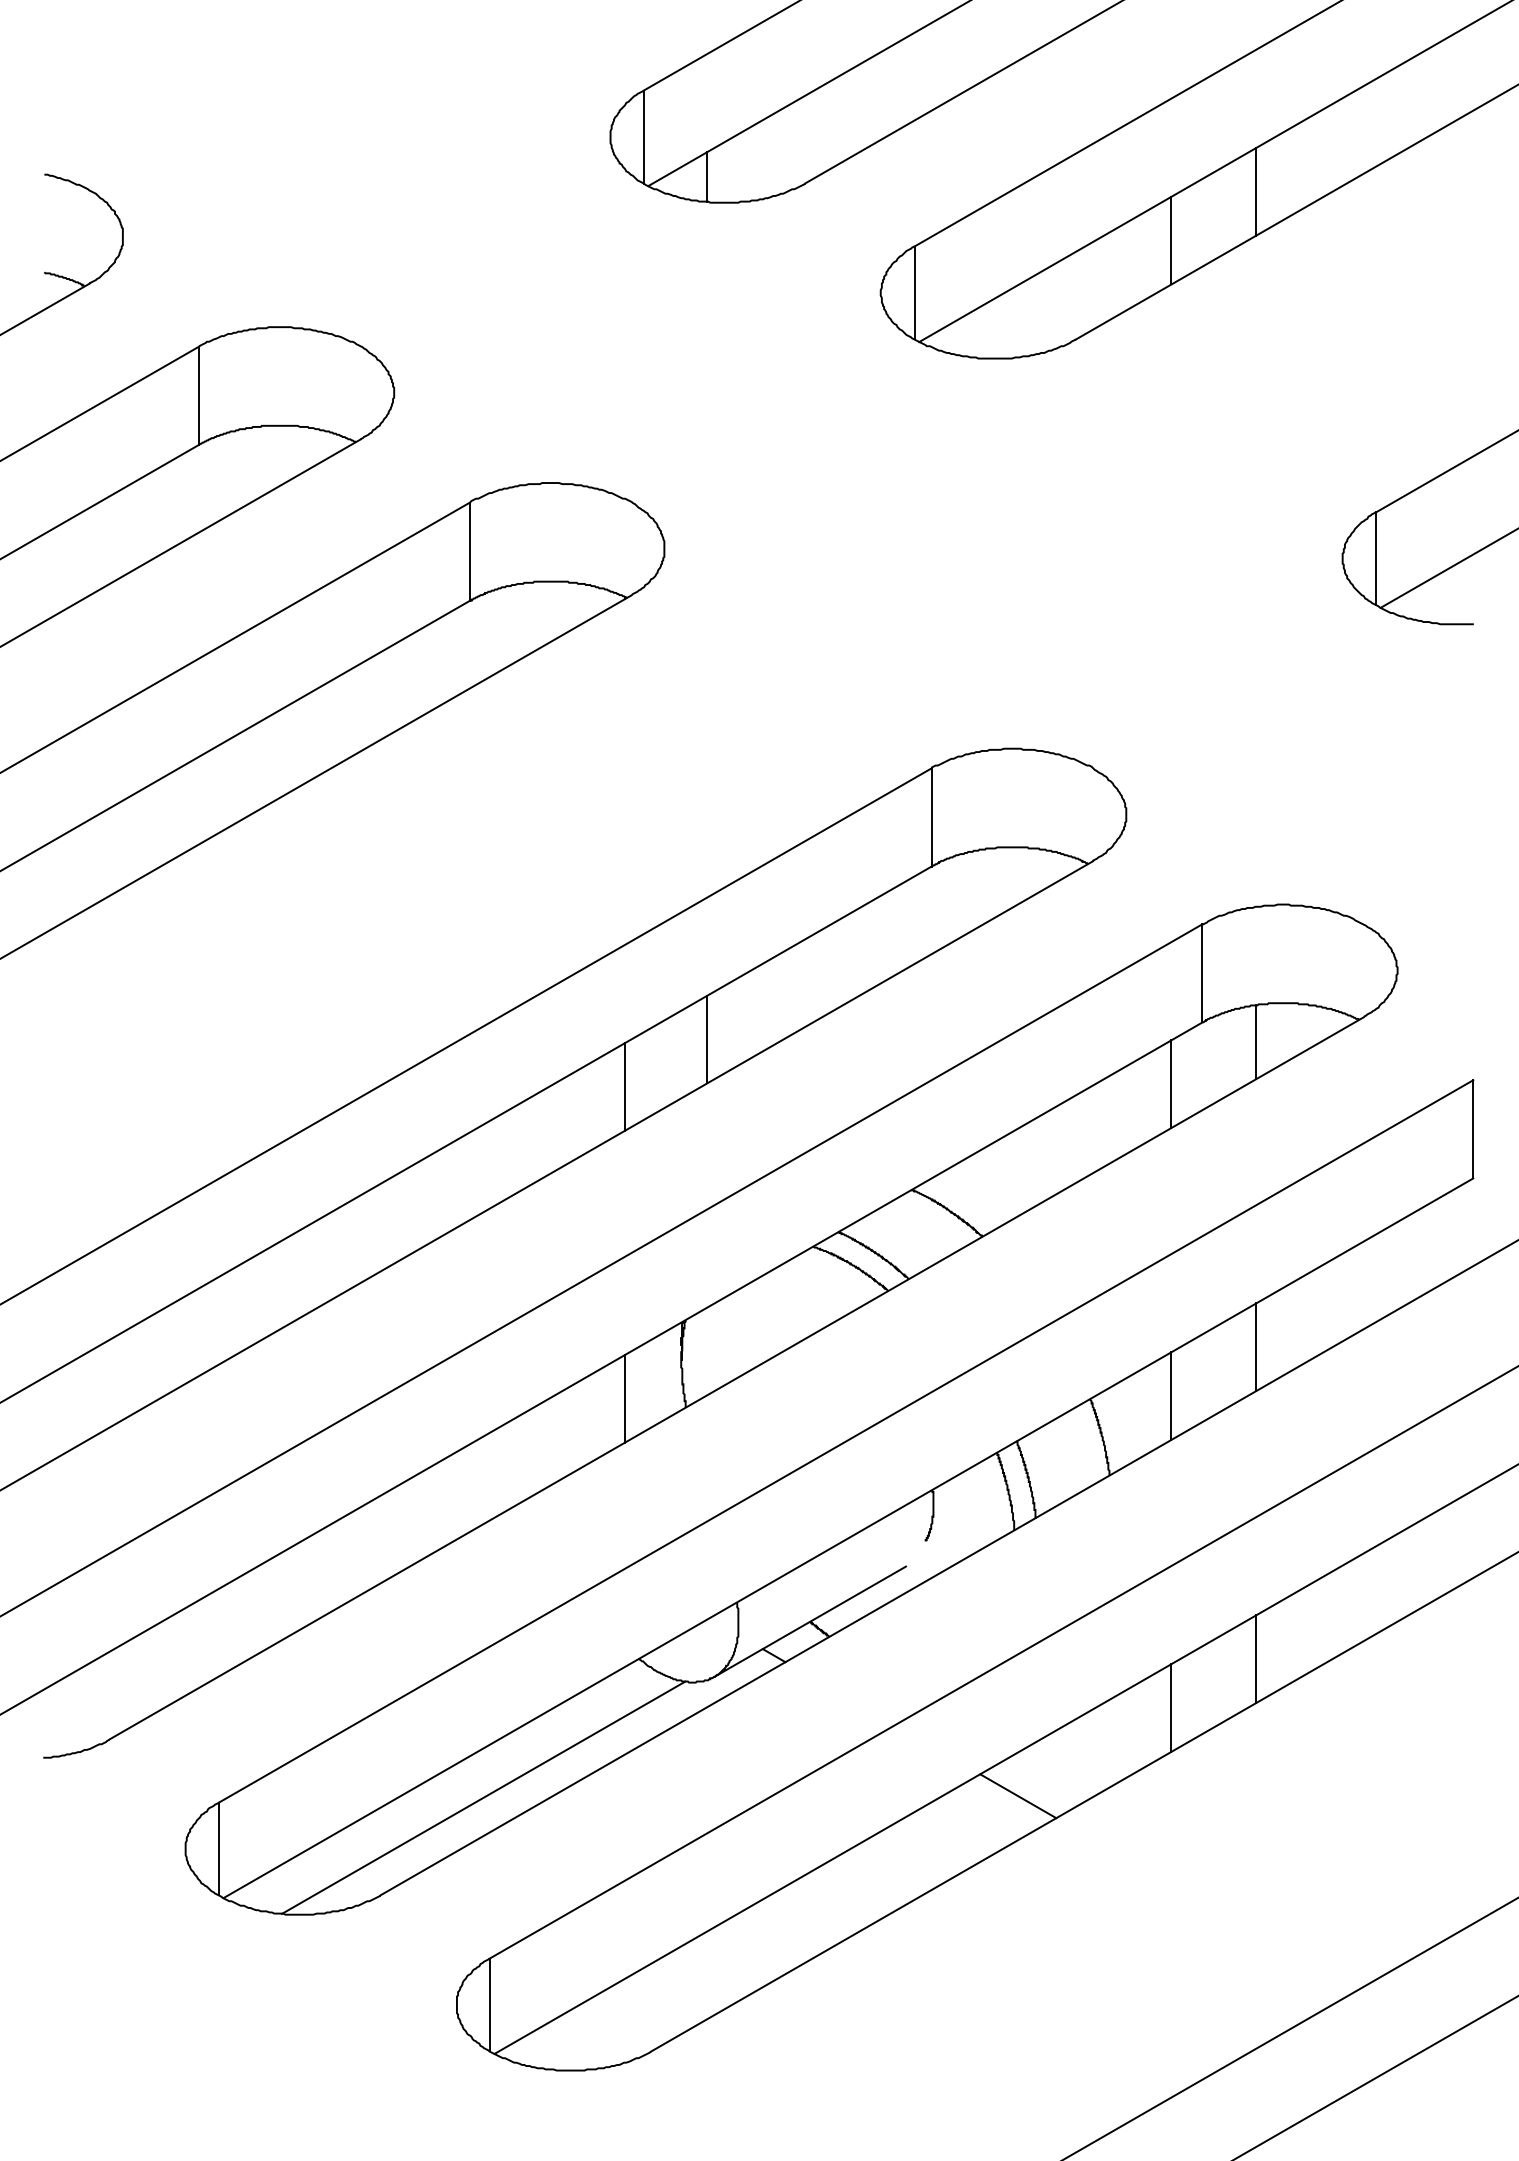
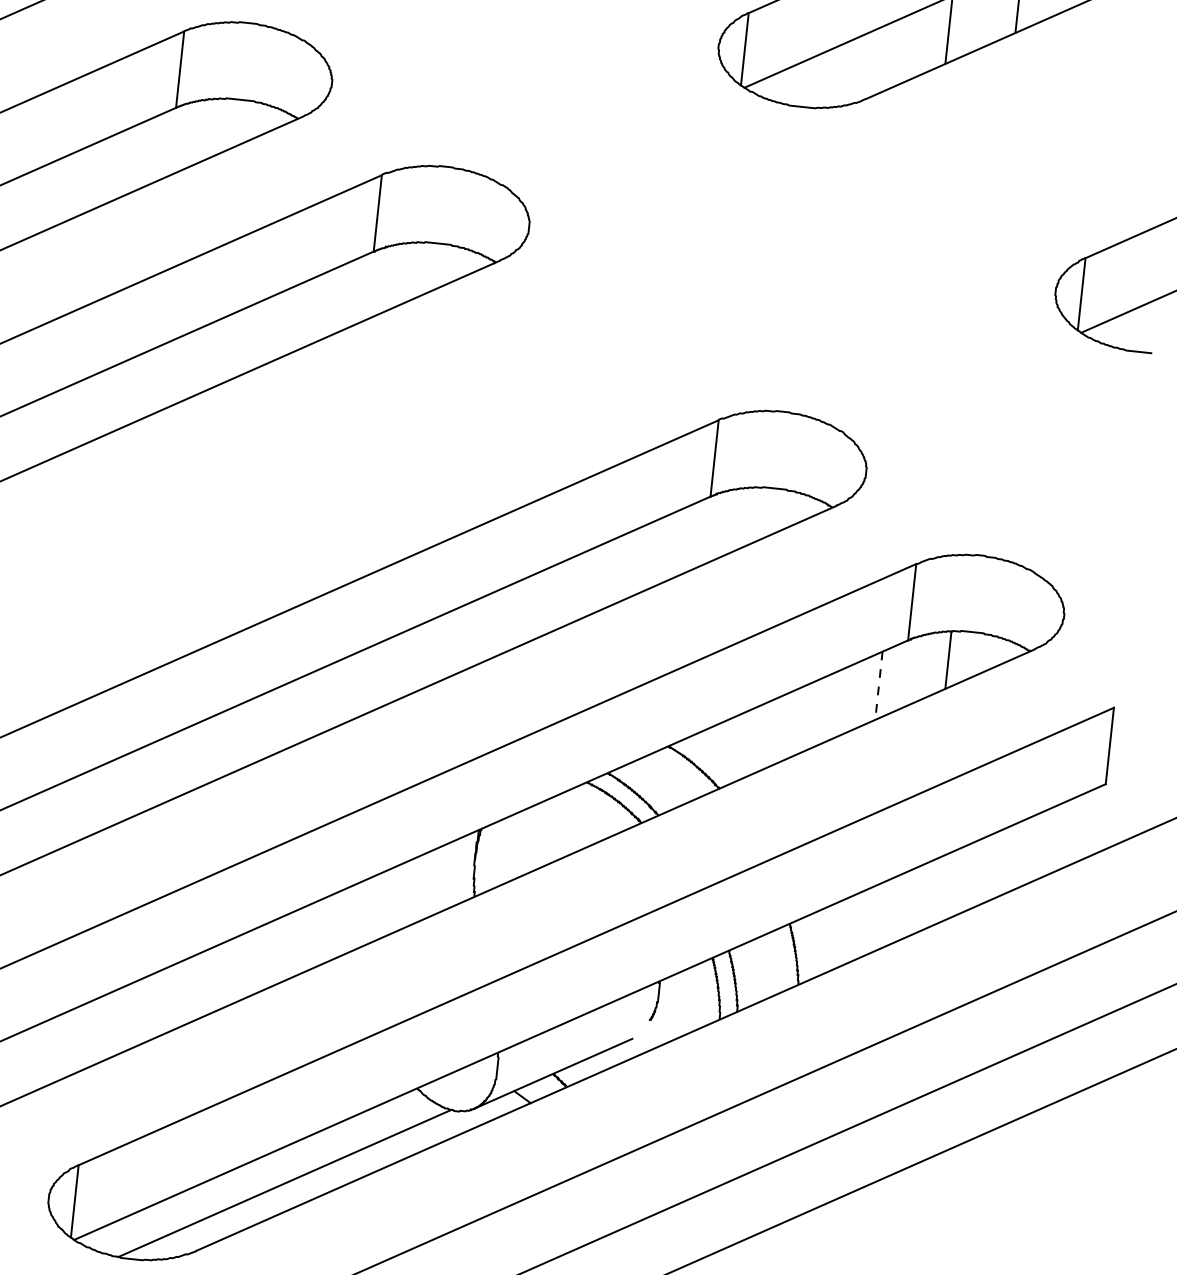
line: (707, 1039) -> (521, 612), removed
line: (1171, 1084) -> (878, 686), solid -> dashed
line: (625, 1086) -> (454, 642), removed
line: (1256, 1347) -> (923, 897), removed
line: (1171, 1395) -> (853, 927), removed
line: (625, 1398) -> (428, 884), removed
line: (1256, 1659) -> (897, 1140), removed
line: (1171, 1707) -> (827, 1170), removed
line: (1018, 1796) -> (700, 1226), removed

